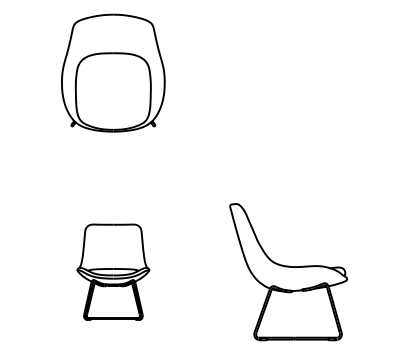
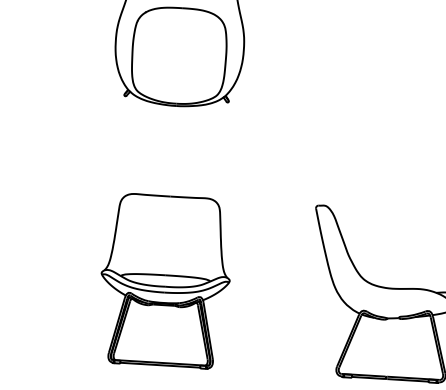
part: (113, 272) -> (165, 281), size x1.43

